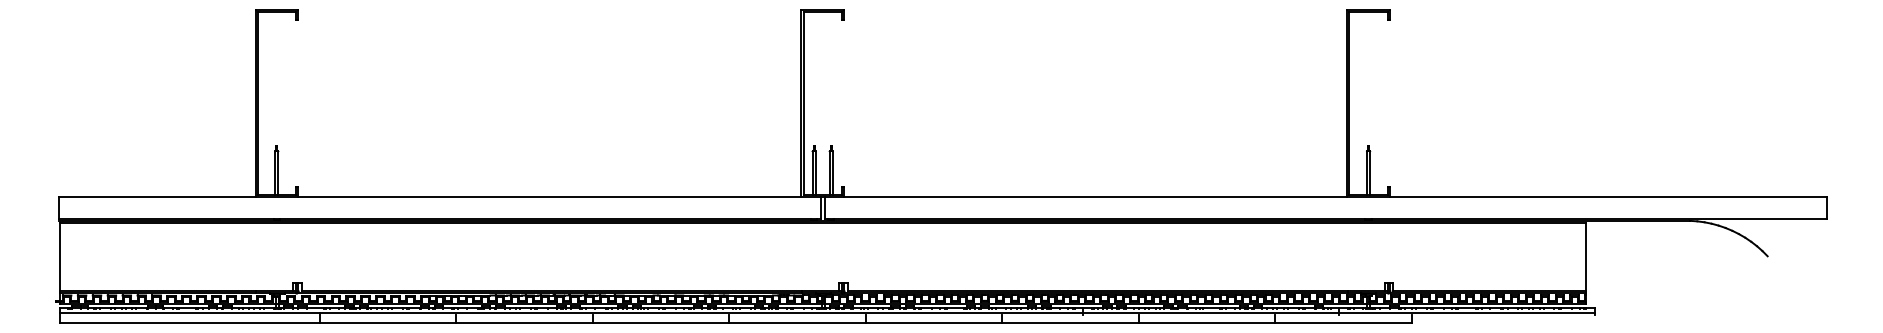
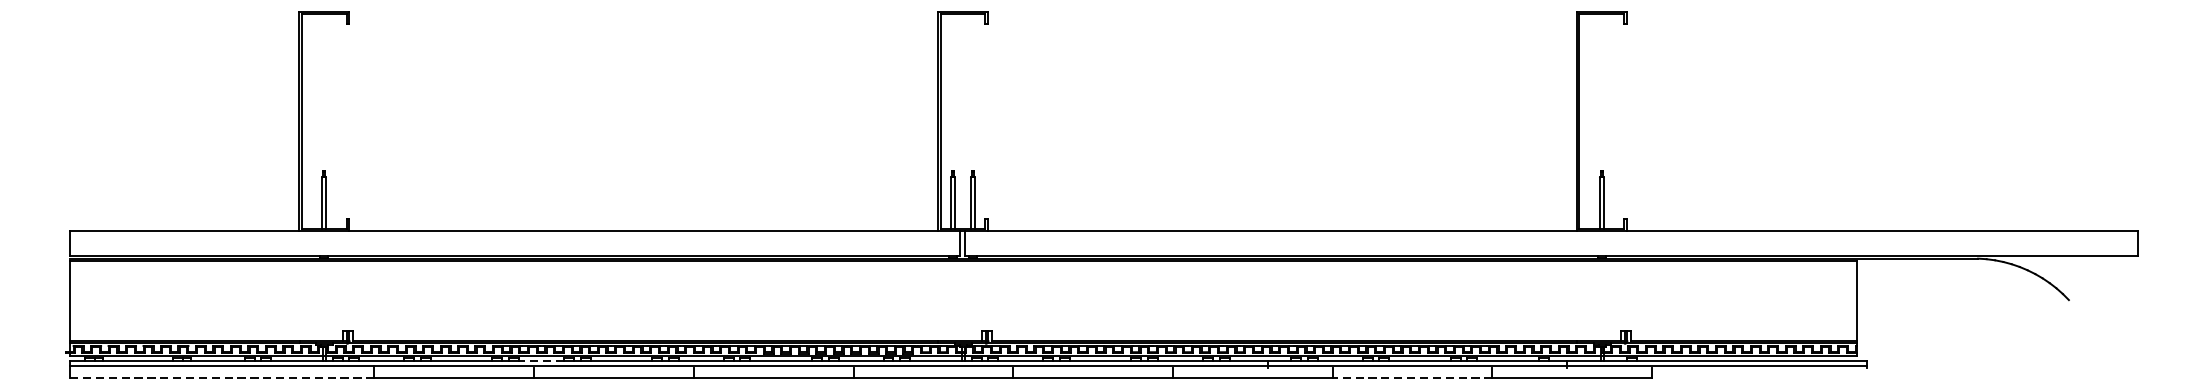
line: (462, 308) -> (541, 361), solid -> dashed
line: (189, 323) -> (221, 378), solid -> dashed
line: (1206, 323) -> (1412, 378), solid -> dashed

